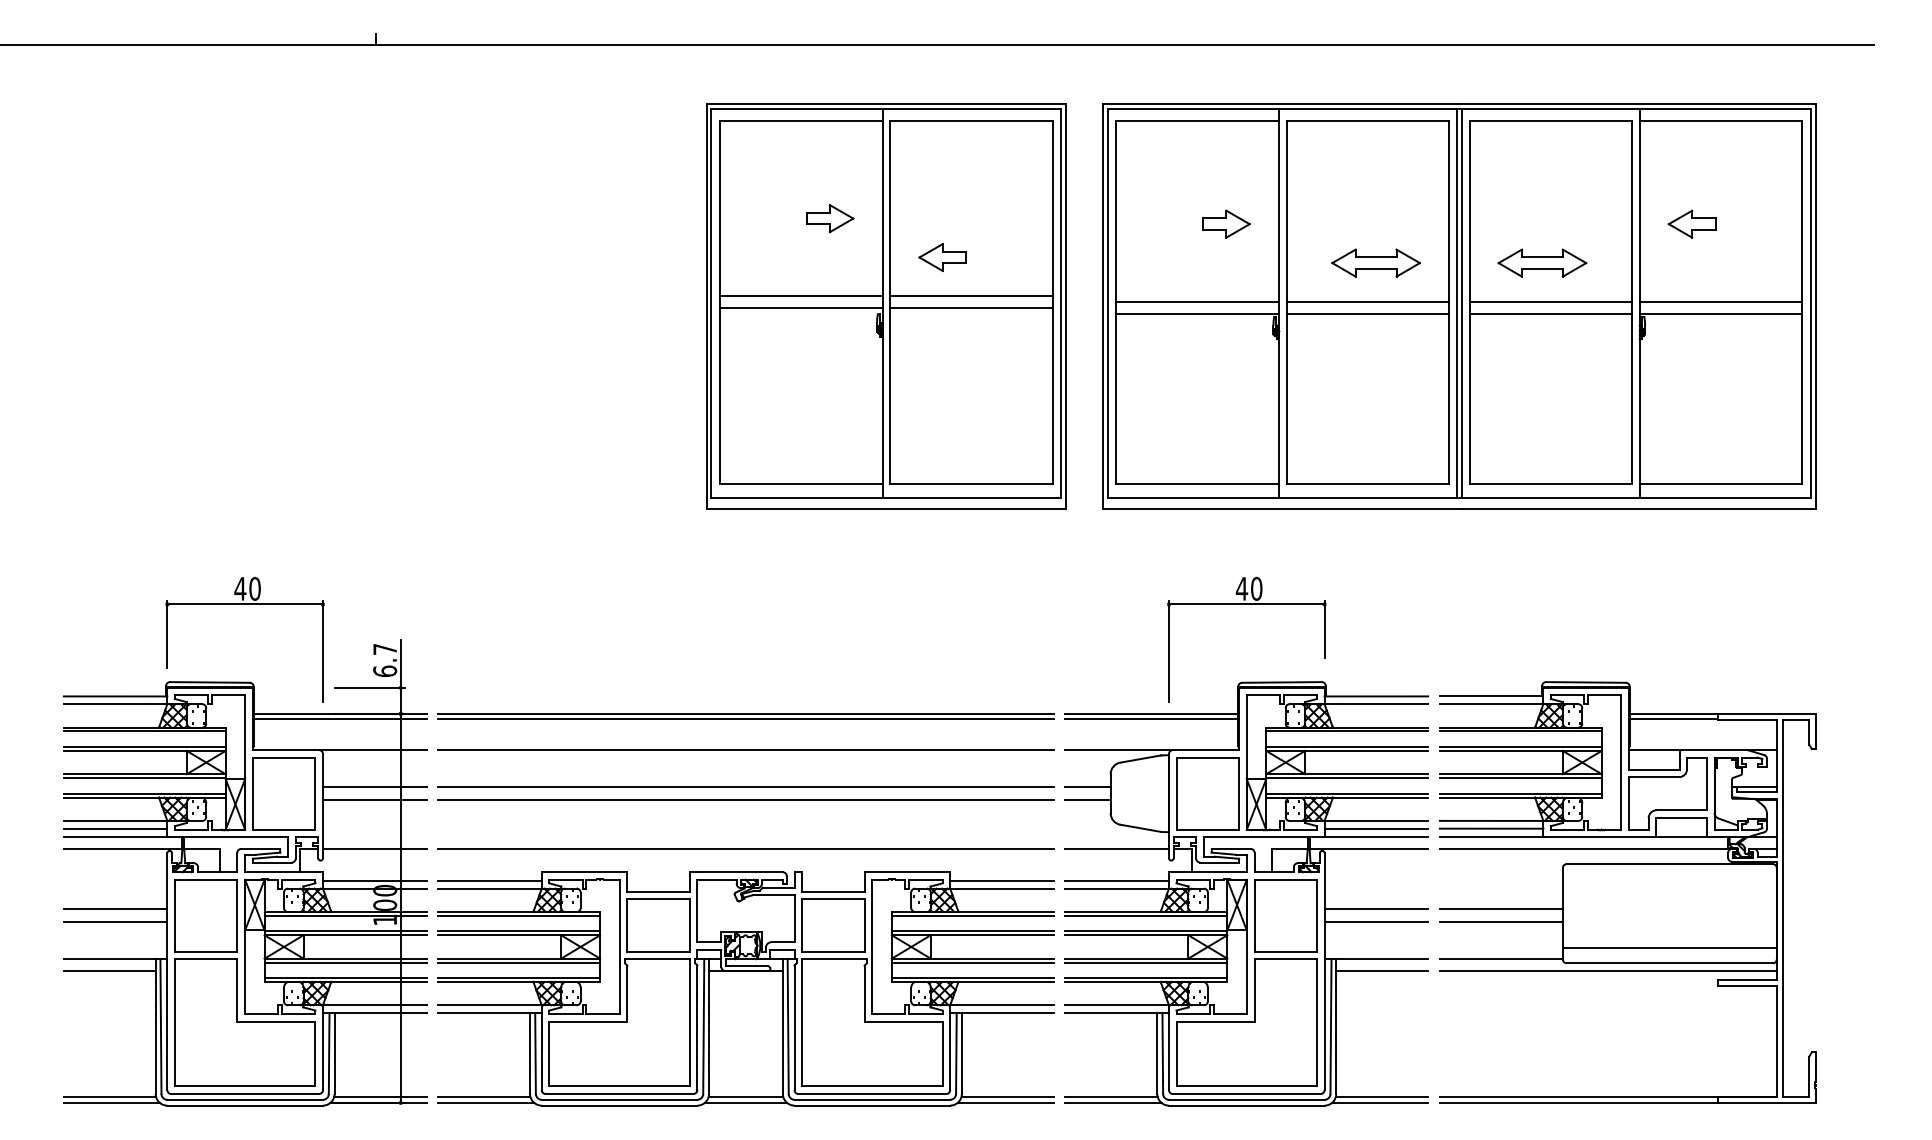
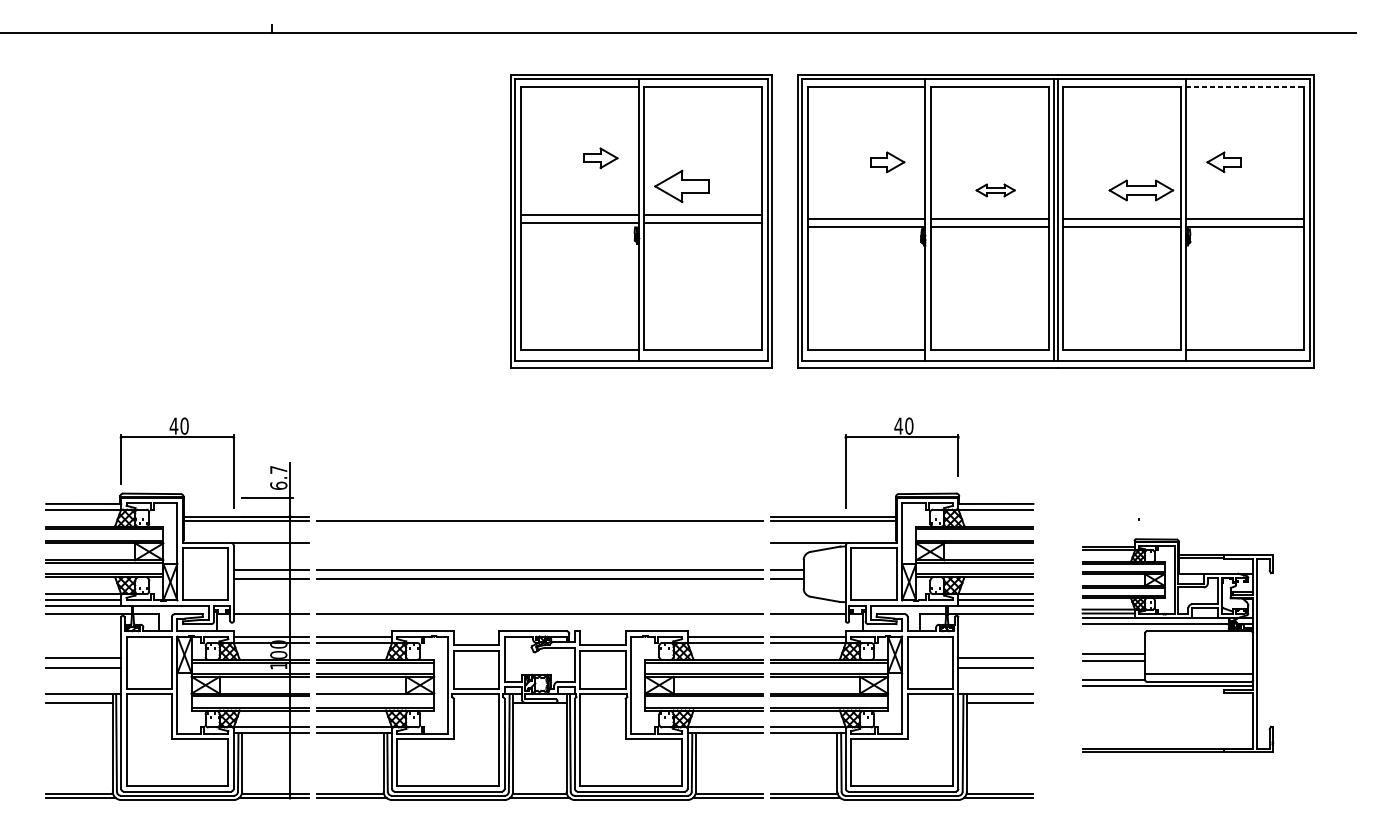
line: (1721, 120) -> (1245, 87), solid -> dashed
part: (942, 257) -> (681, 186), size x1.6
part: (1375, 262) -> (995, 190), size x0.6
part: (1542, 262) -> (1141, 190), moved
line: (745, 713) -> (539, 516), removed
line: (745, 749) -> (539, 542), removed
part: (1627, 892) -> (1177, 645), size x0.7
line: (519, 962) -> (375, 696), removed

